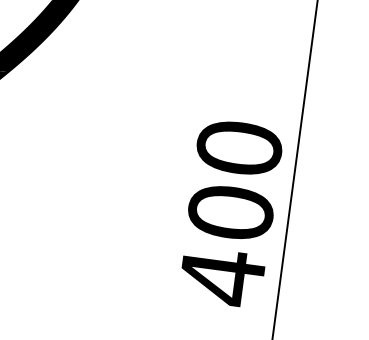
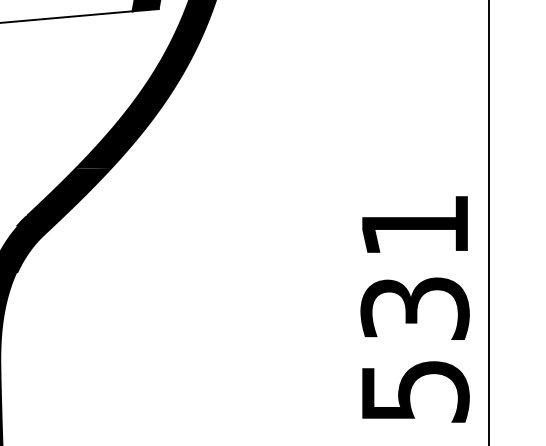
text: (230, 213) -> (414, 309), 400 -> 531

